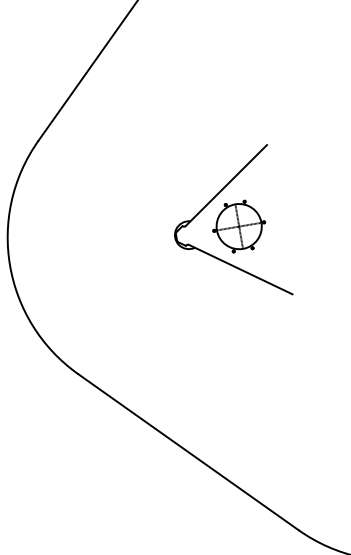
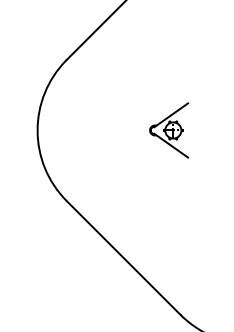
part: (226, 228) -> (168, 130), size x0.6

